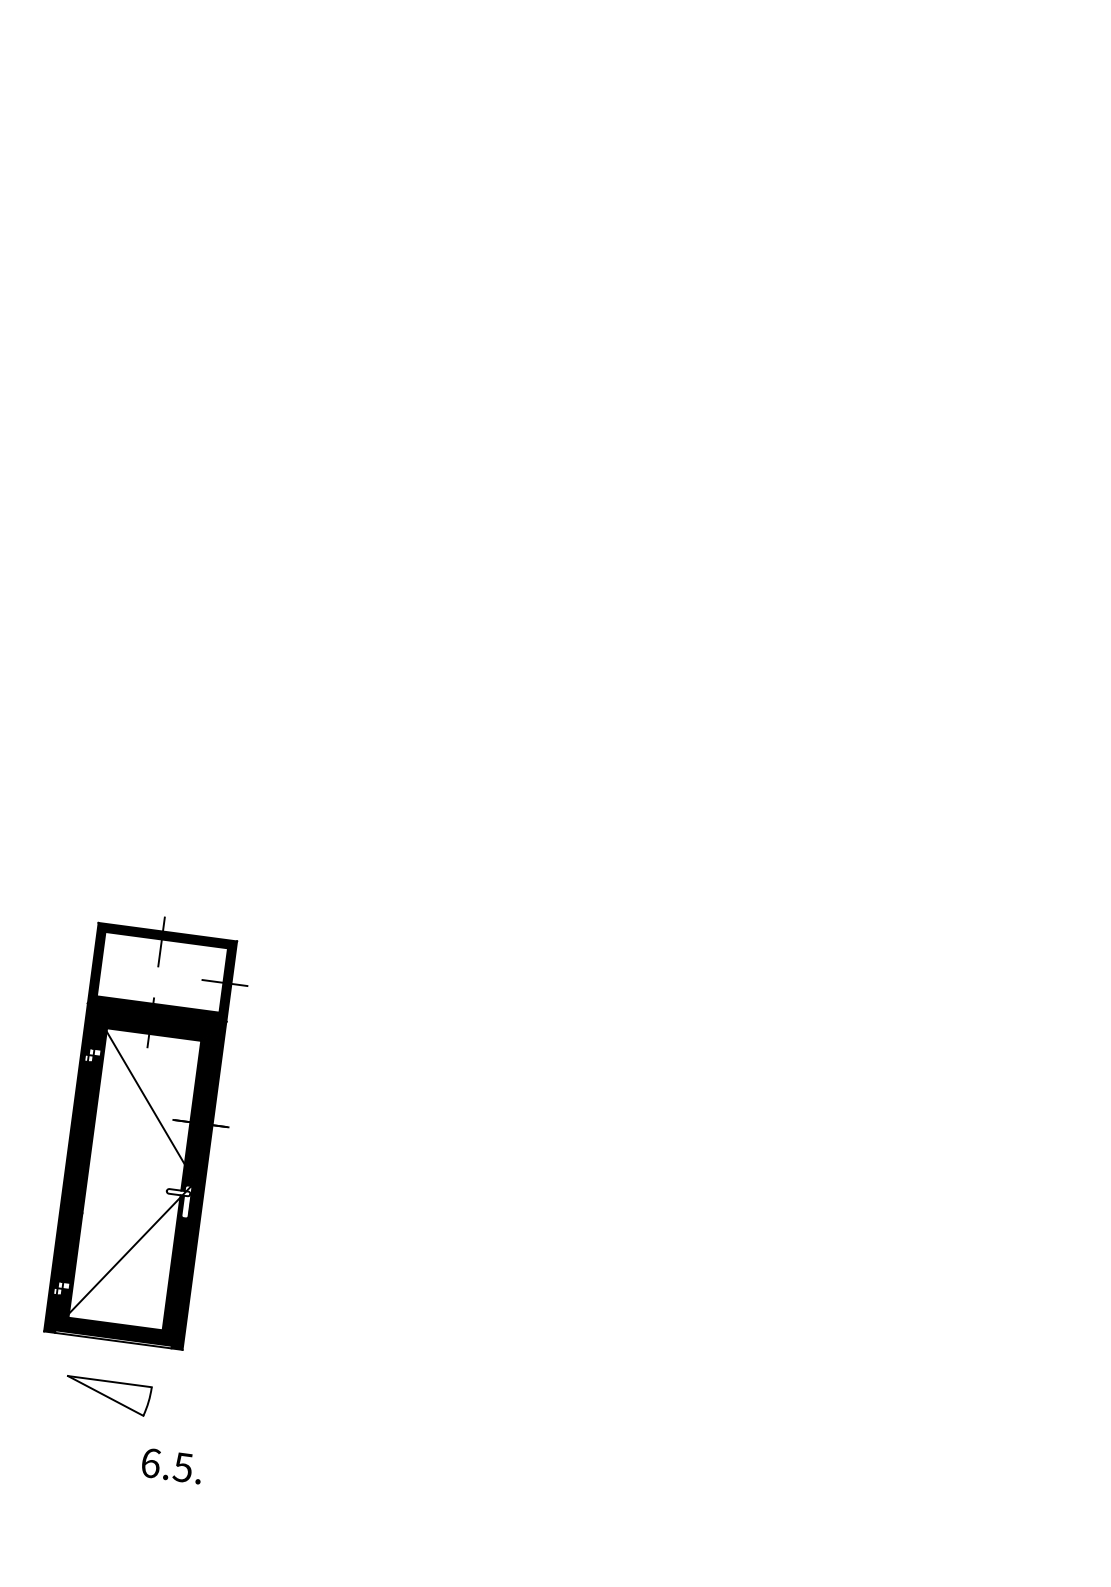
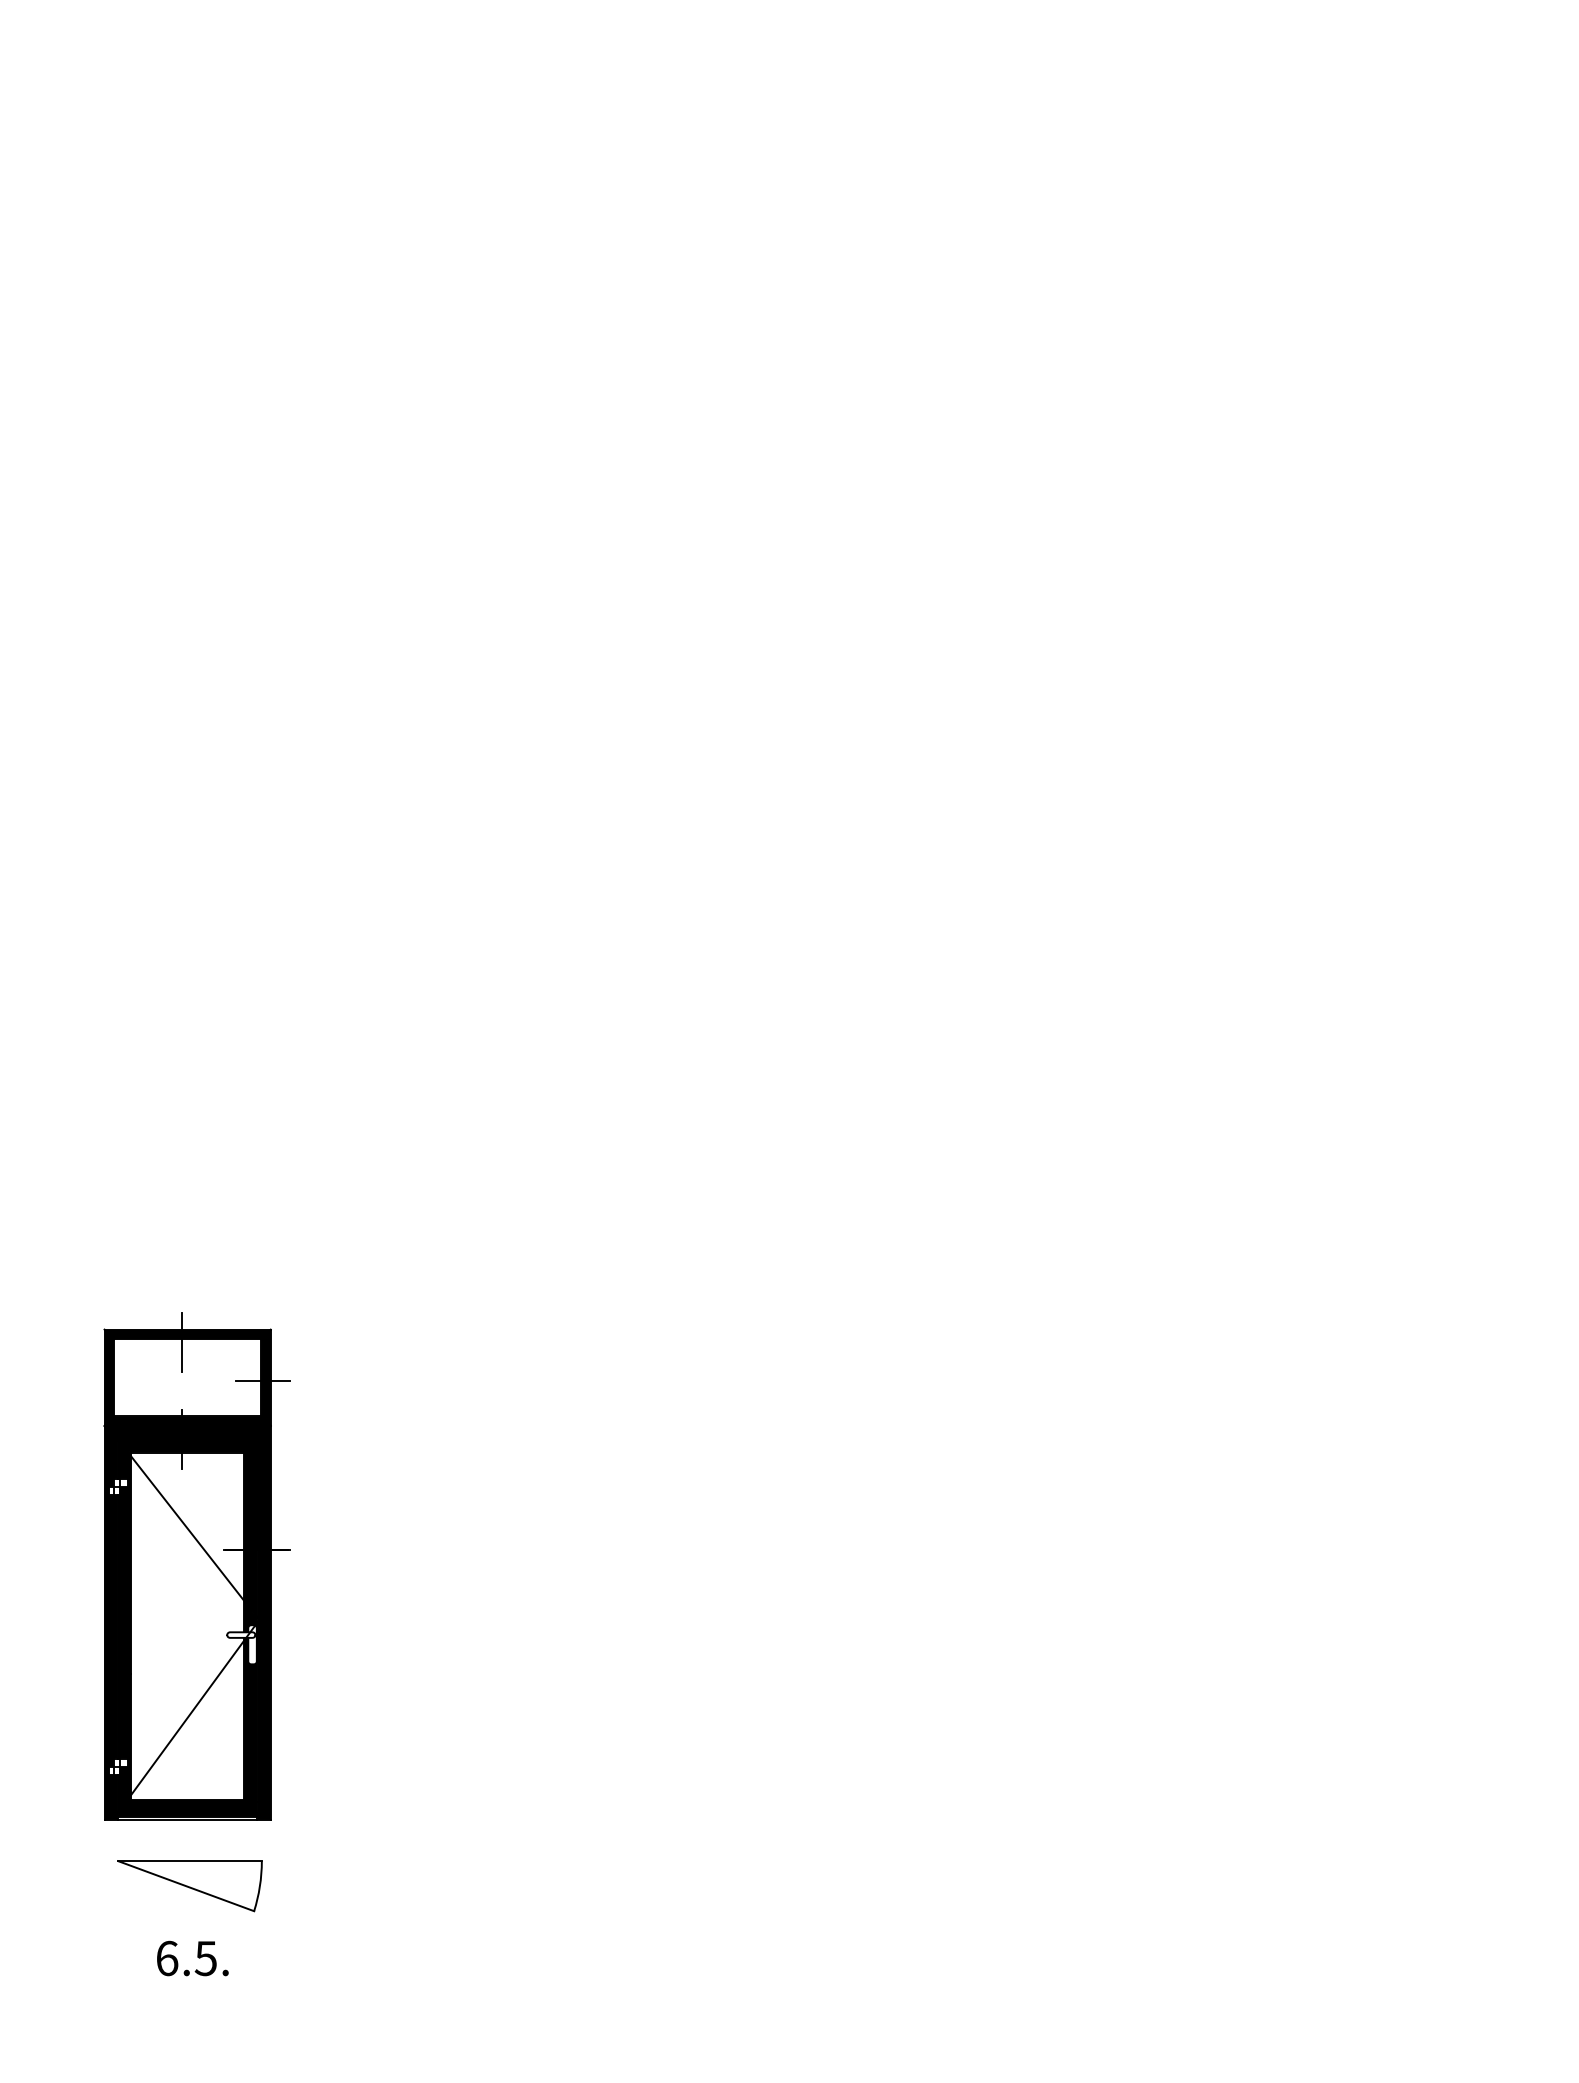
part: (107, 1396) -> (189, 1886), size x1.43
text: (171, 1466) -> (192, 1958), moved

